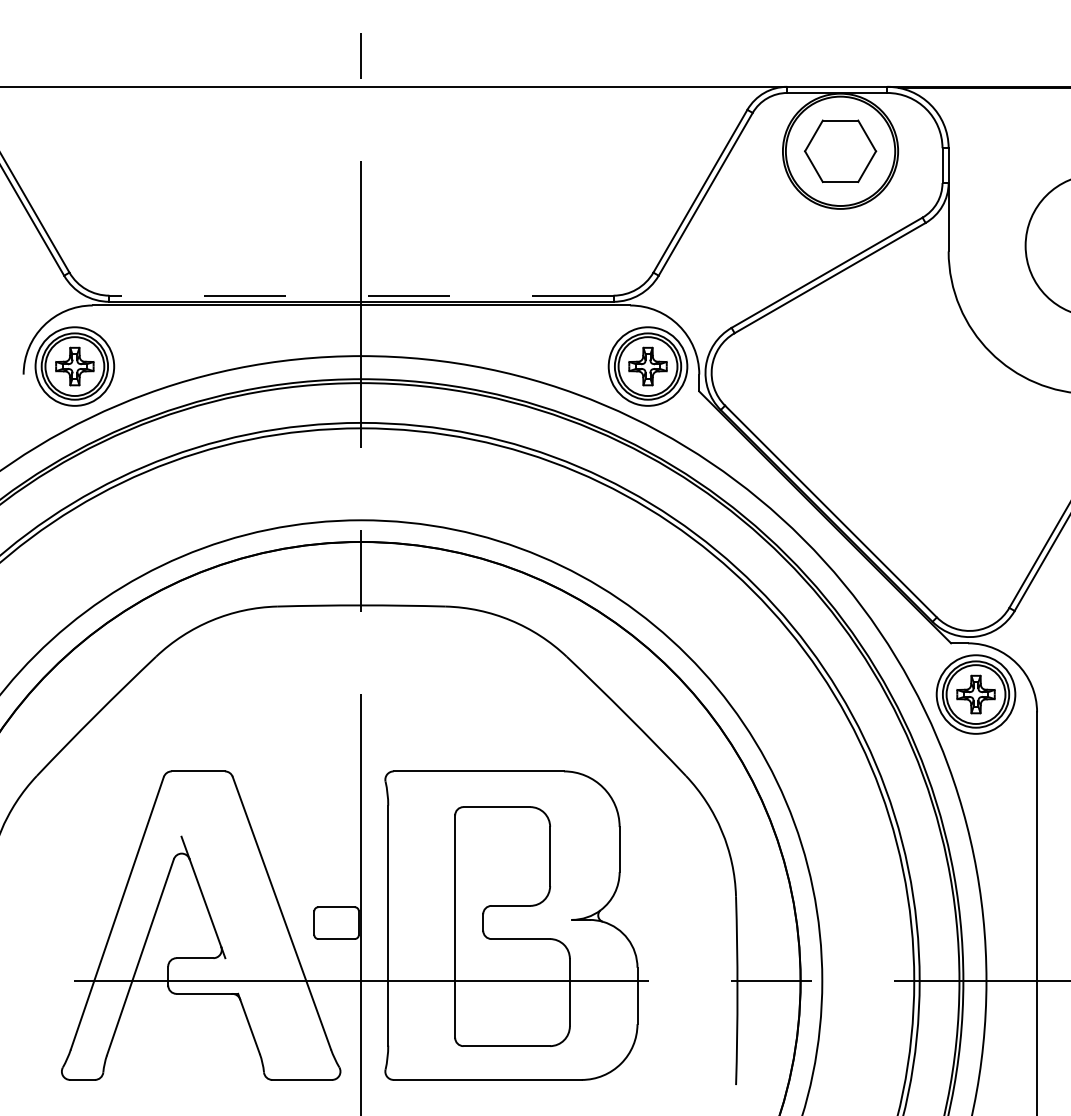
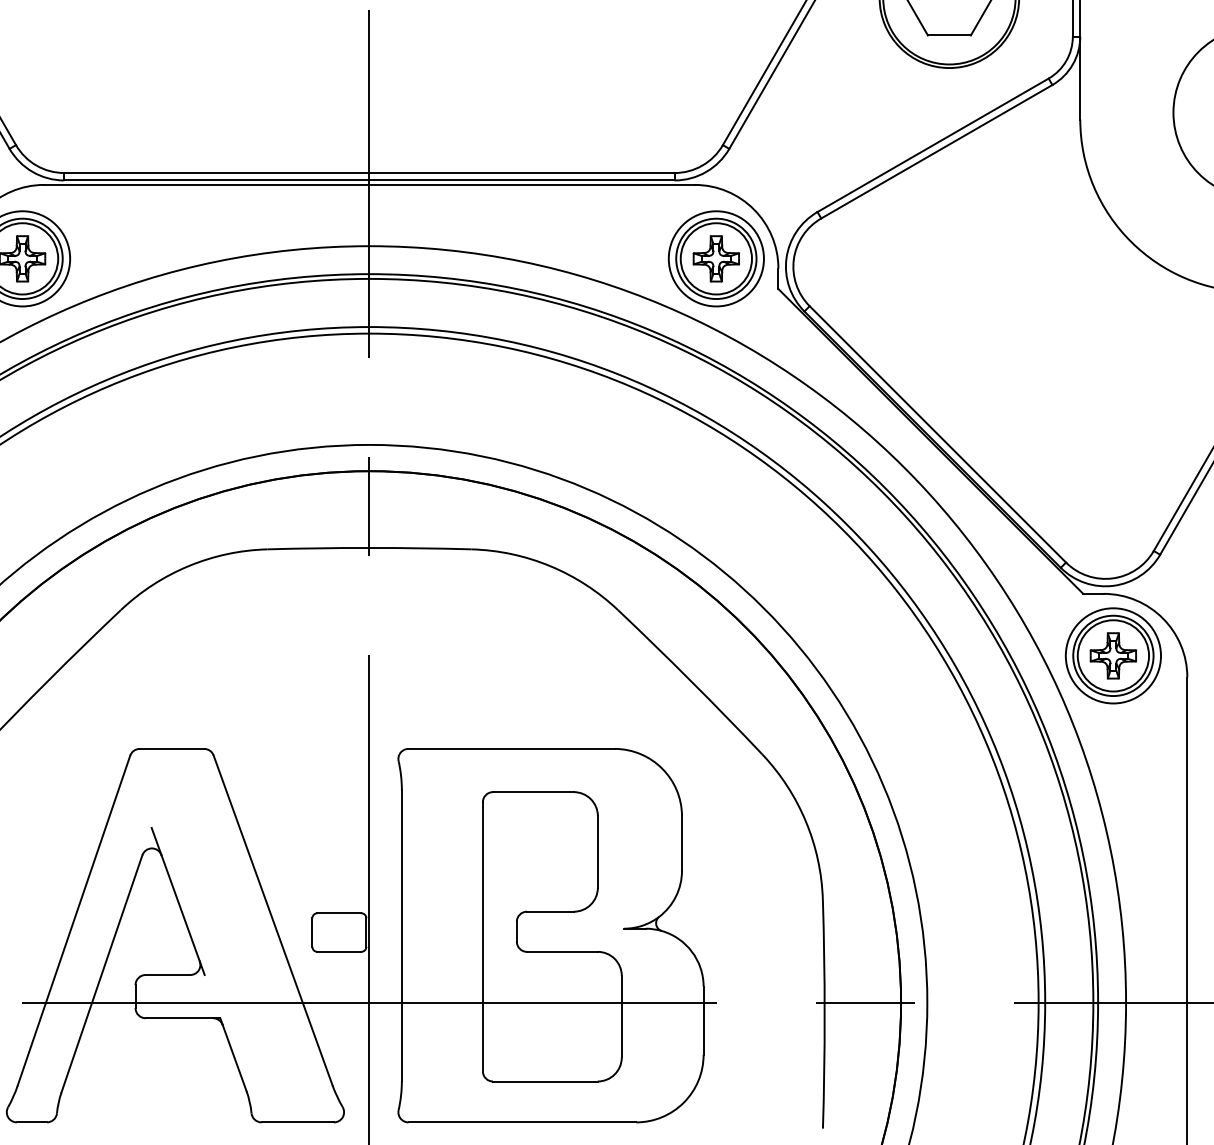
line: (360, 295) -> (368, 172), dashed -> solid

